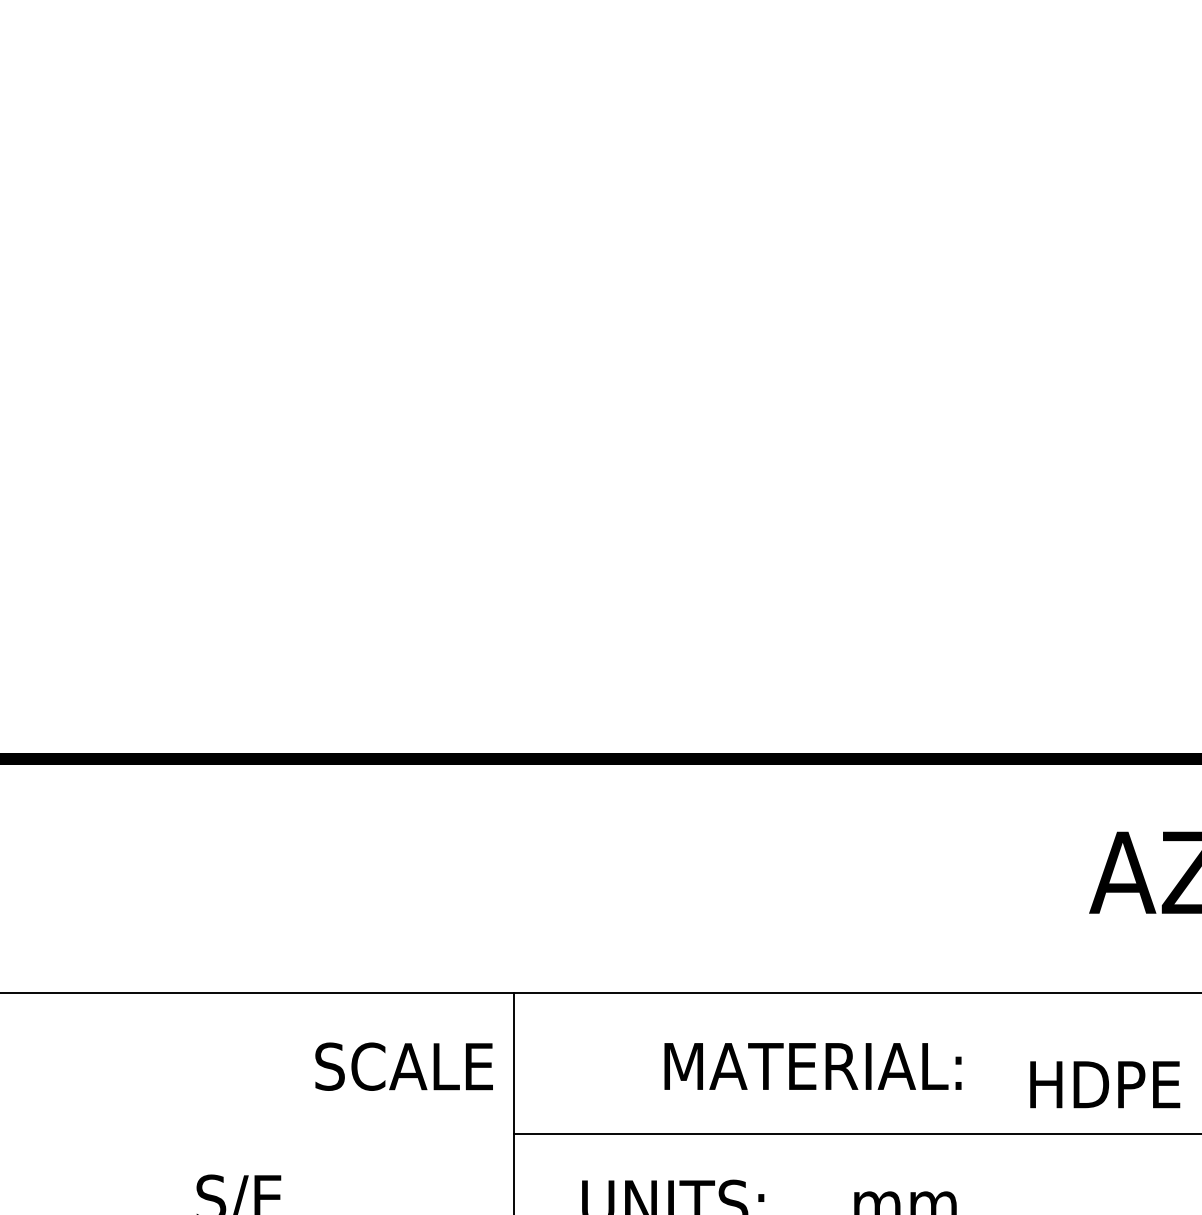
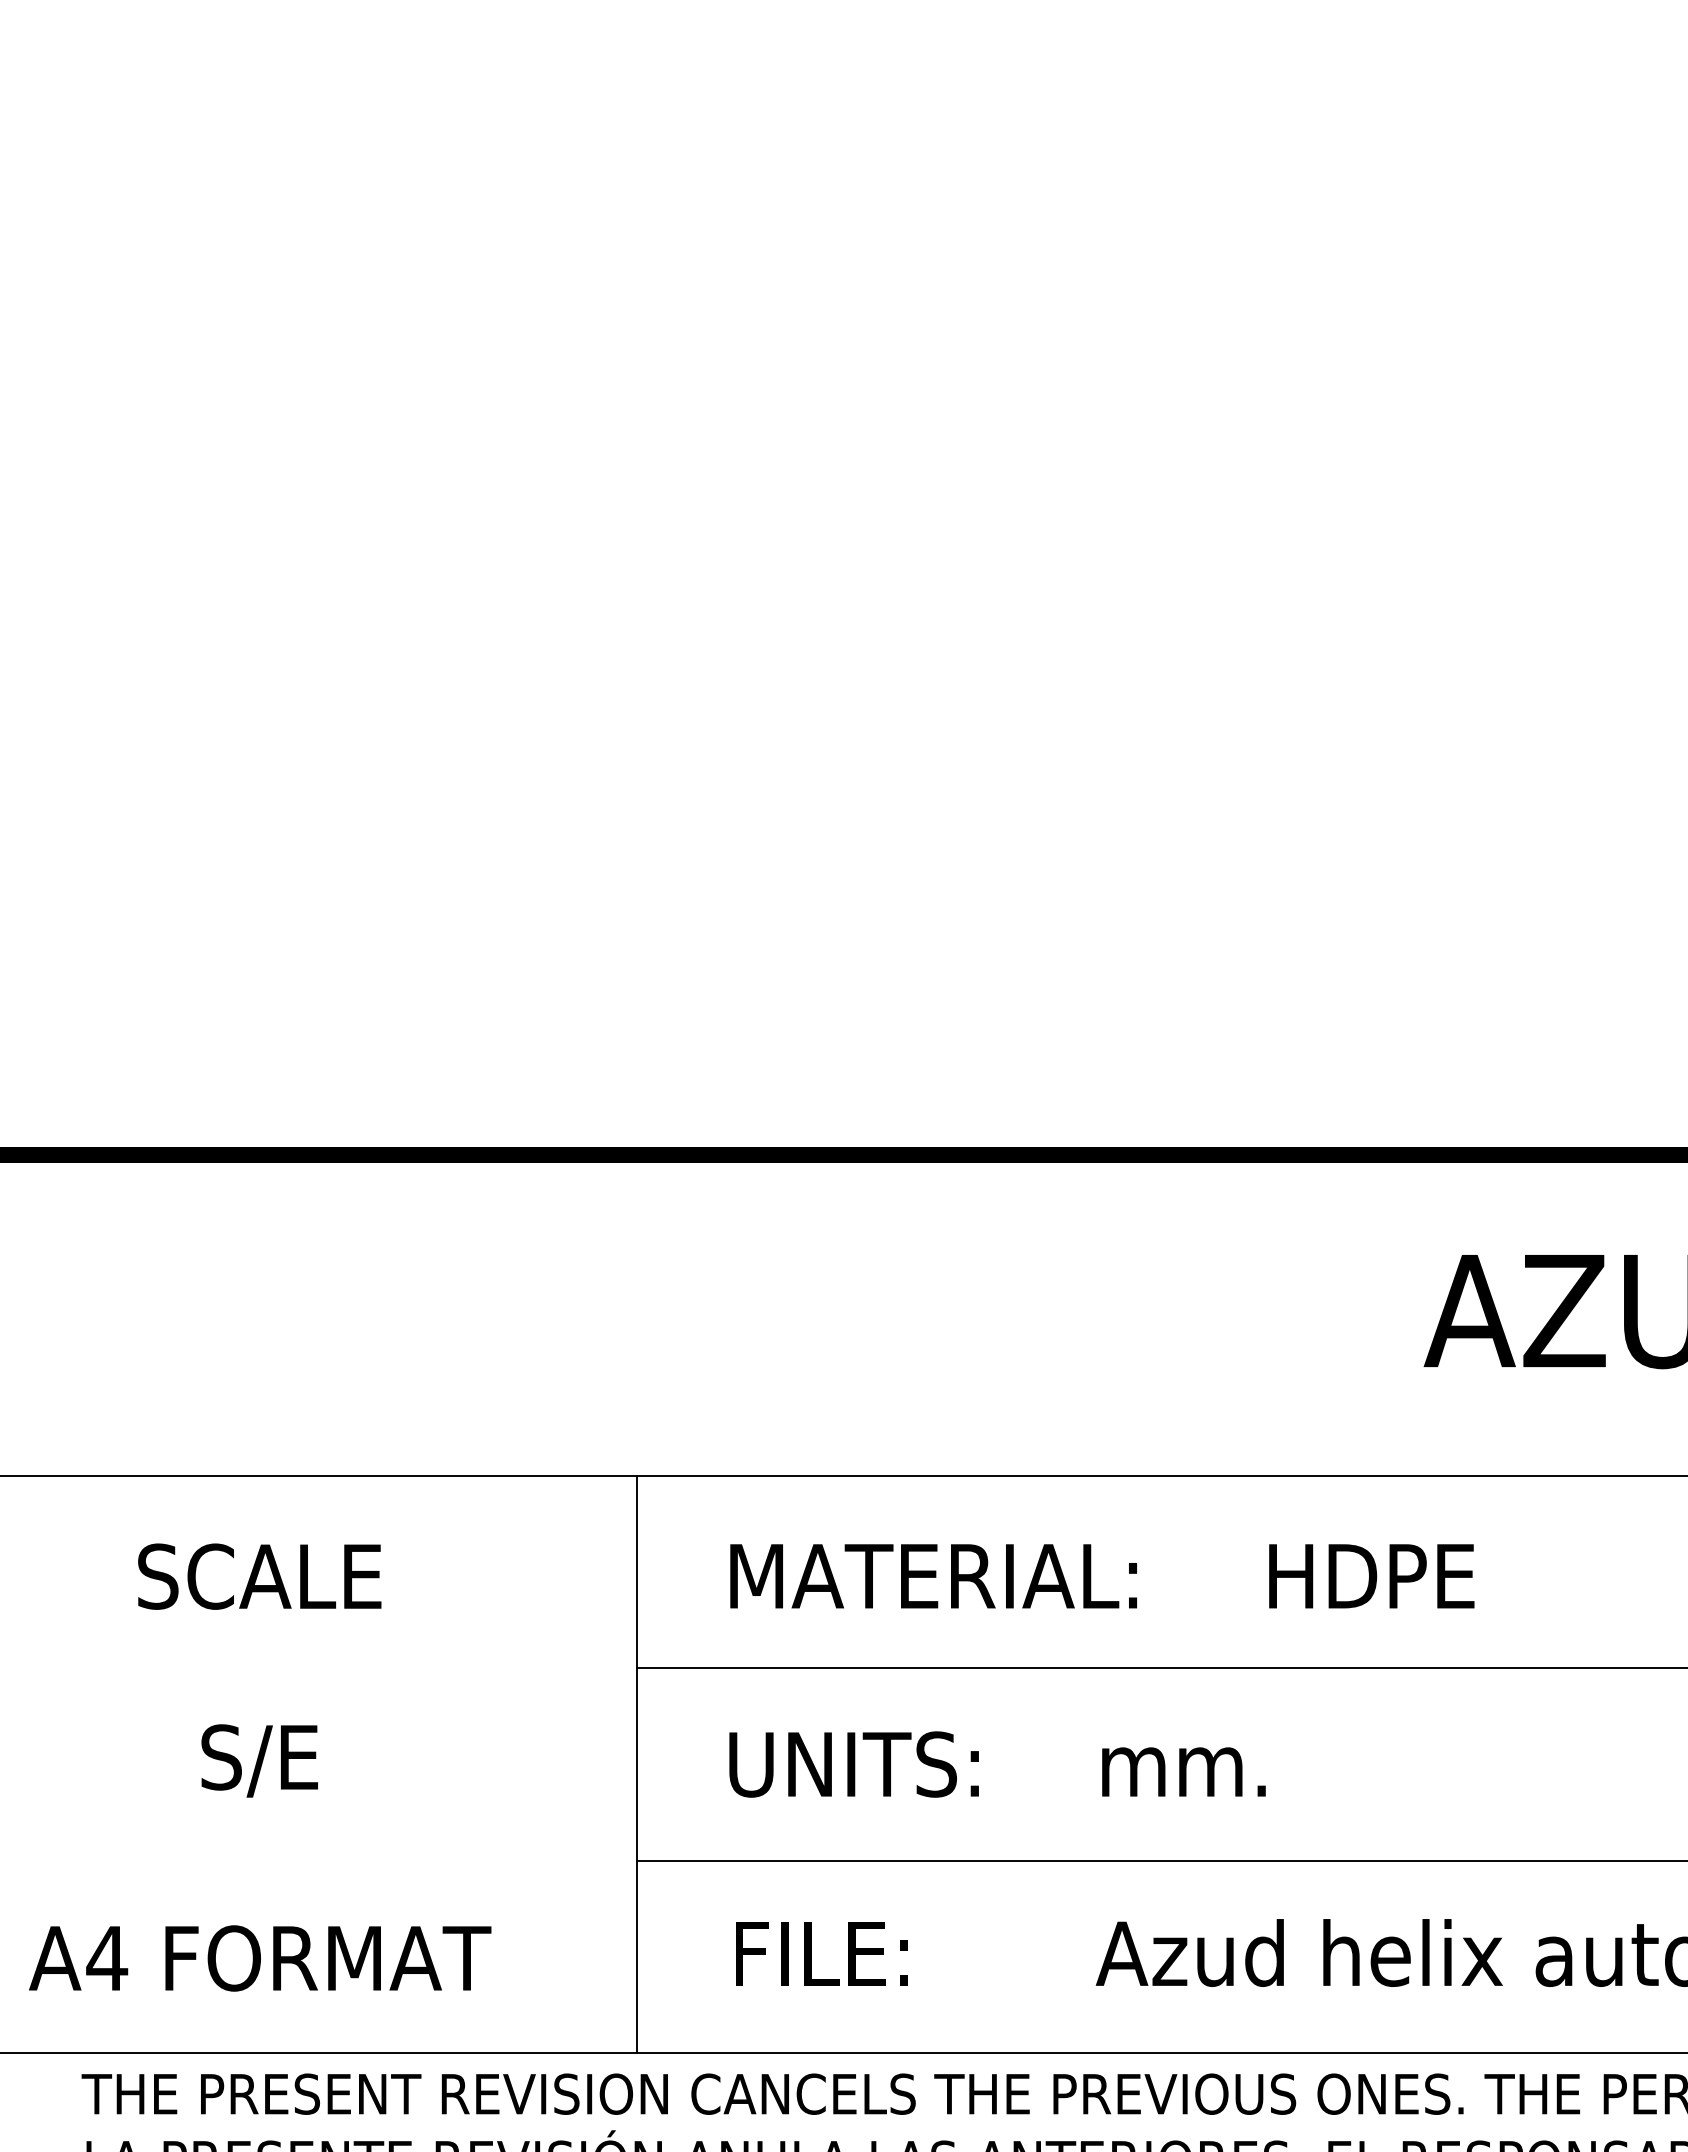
text: (403, 1066) -> (259, 1576), moved
text: (812, 1066) -> (933, 1576), moved
text: (1104, 1084) -> (1371, 1576), moved

